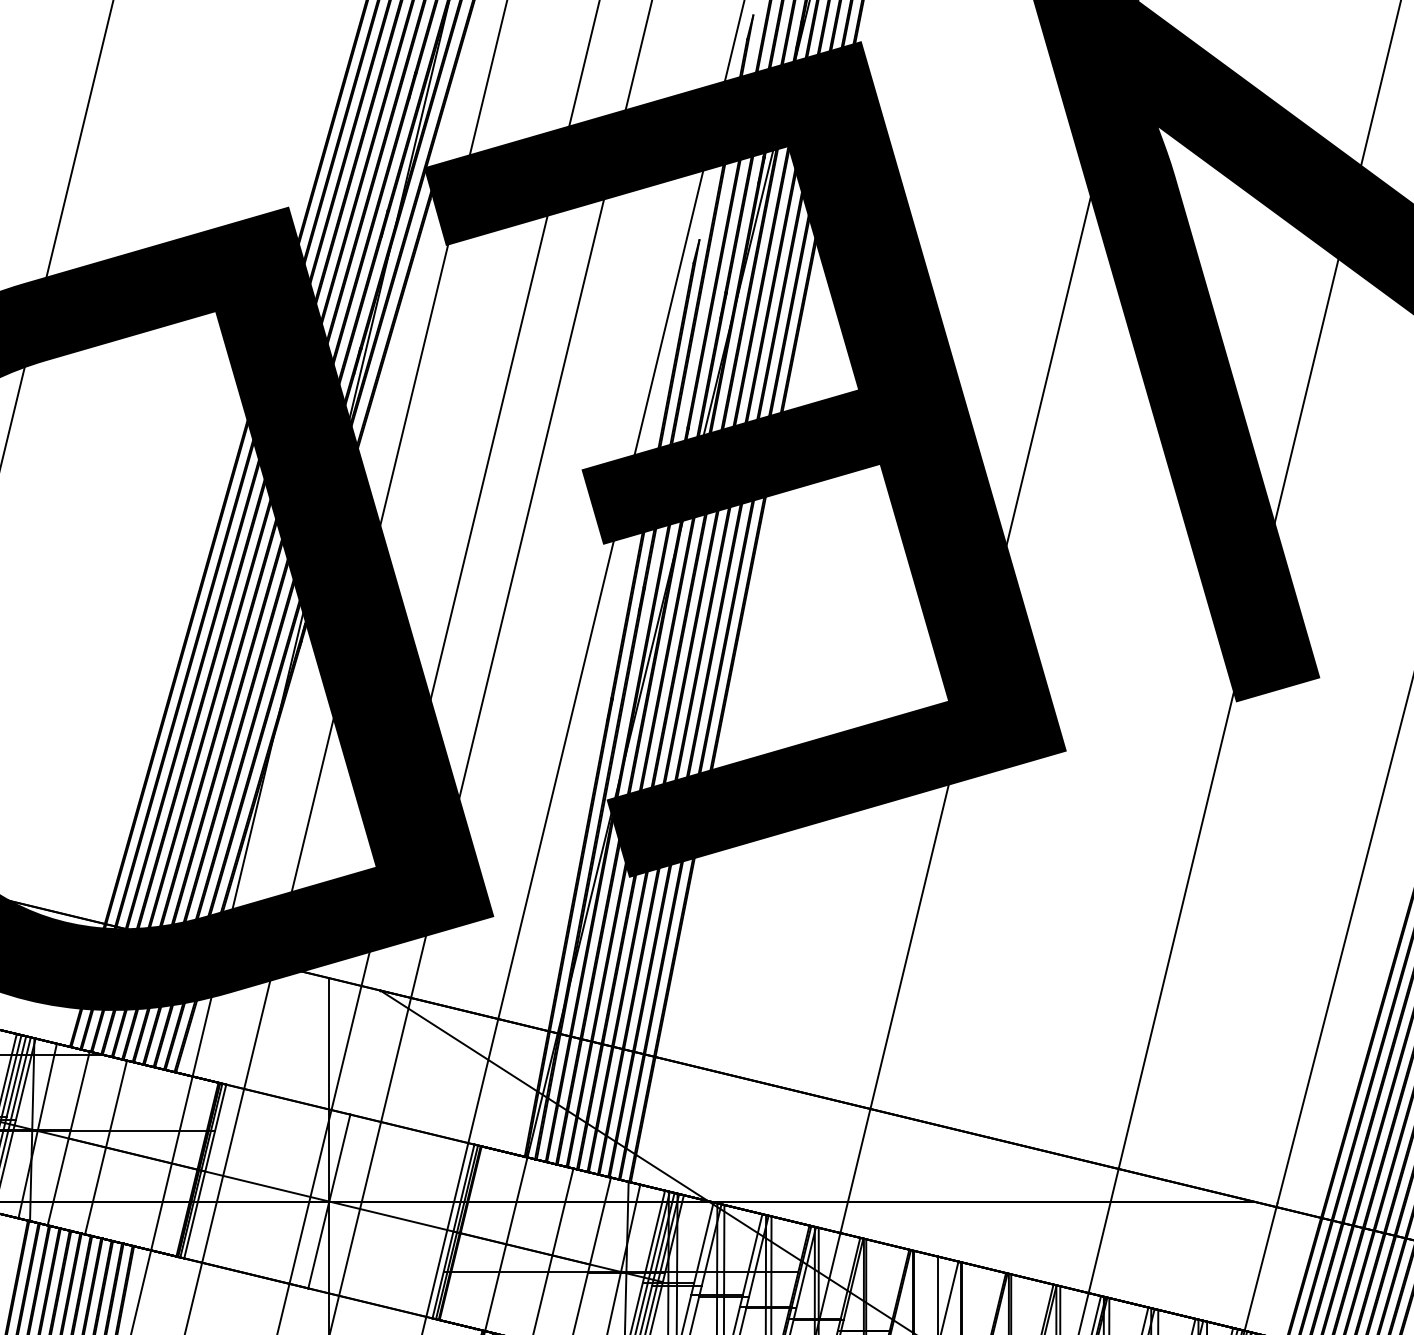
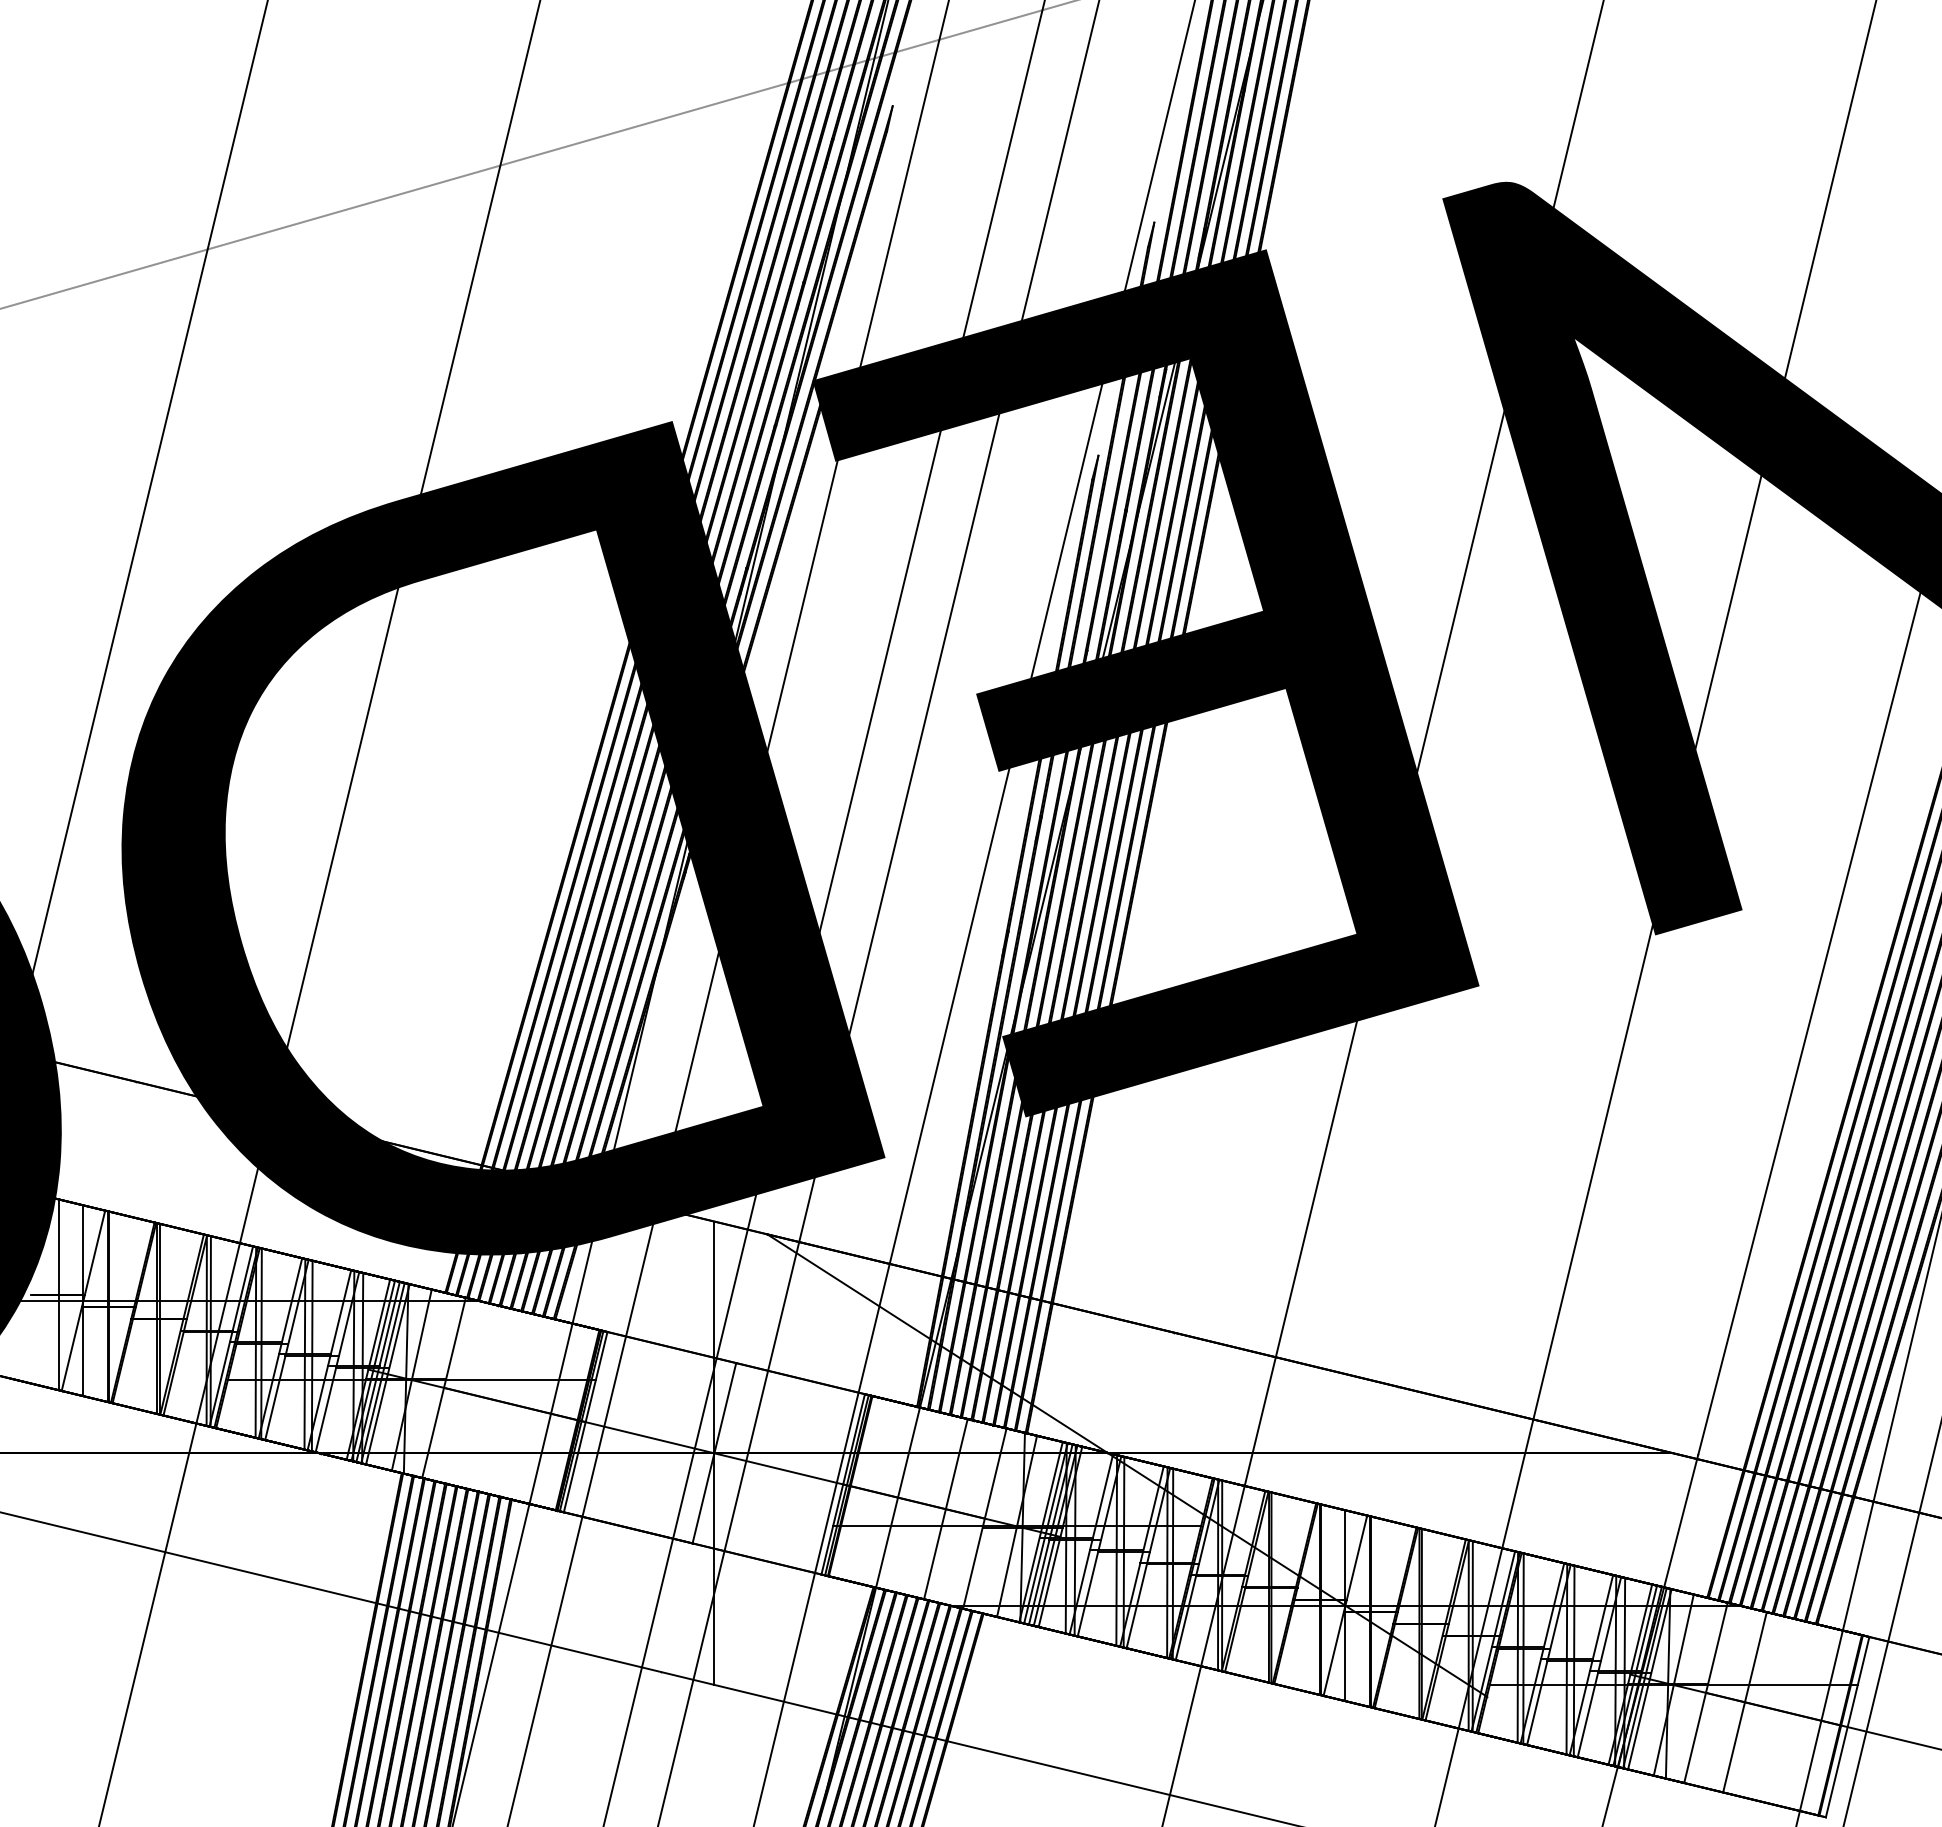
line: (105, 1147) -> (482, 1397), removed

